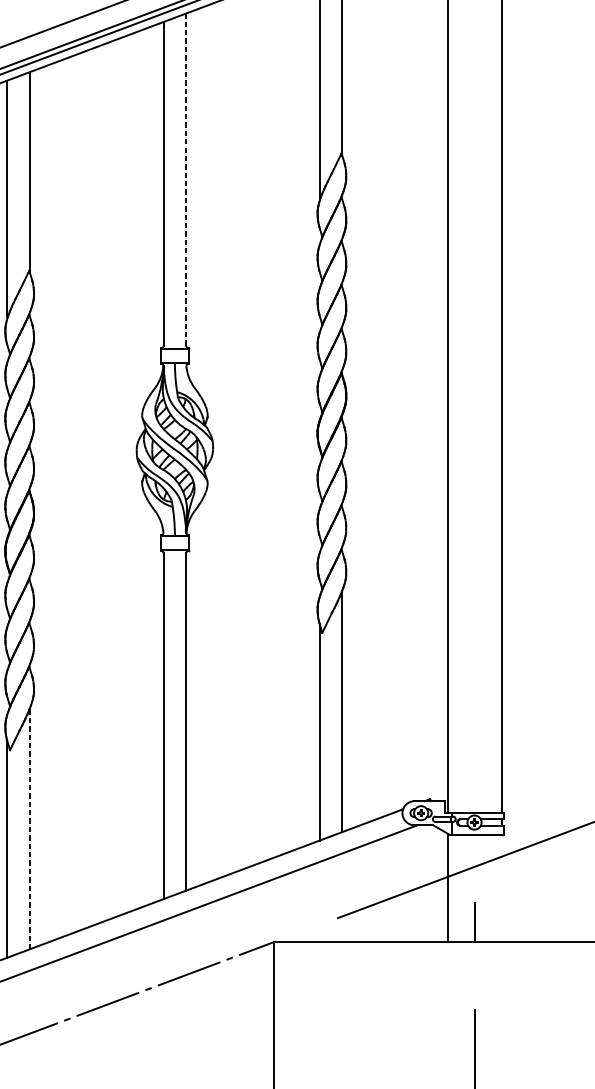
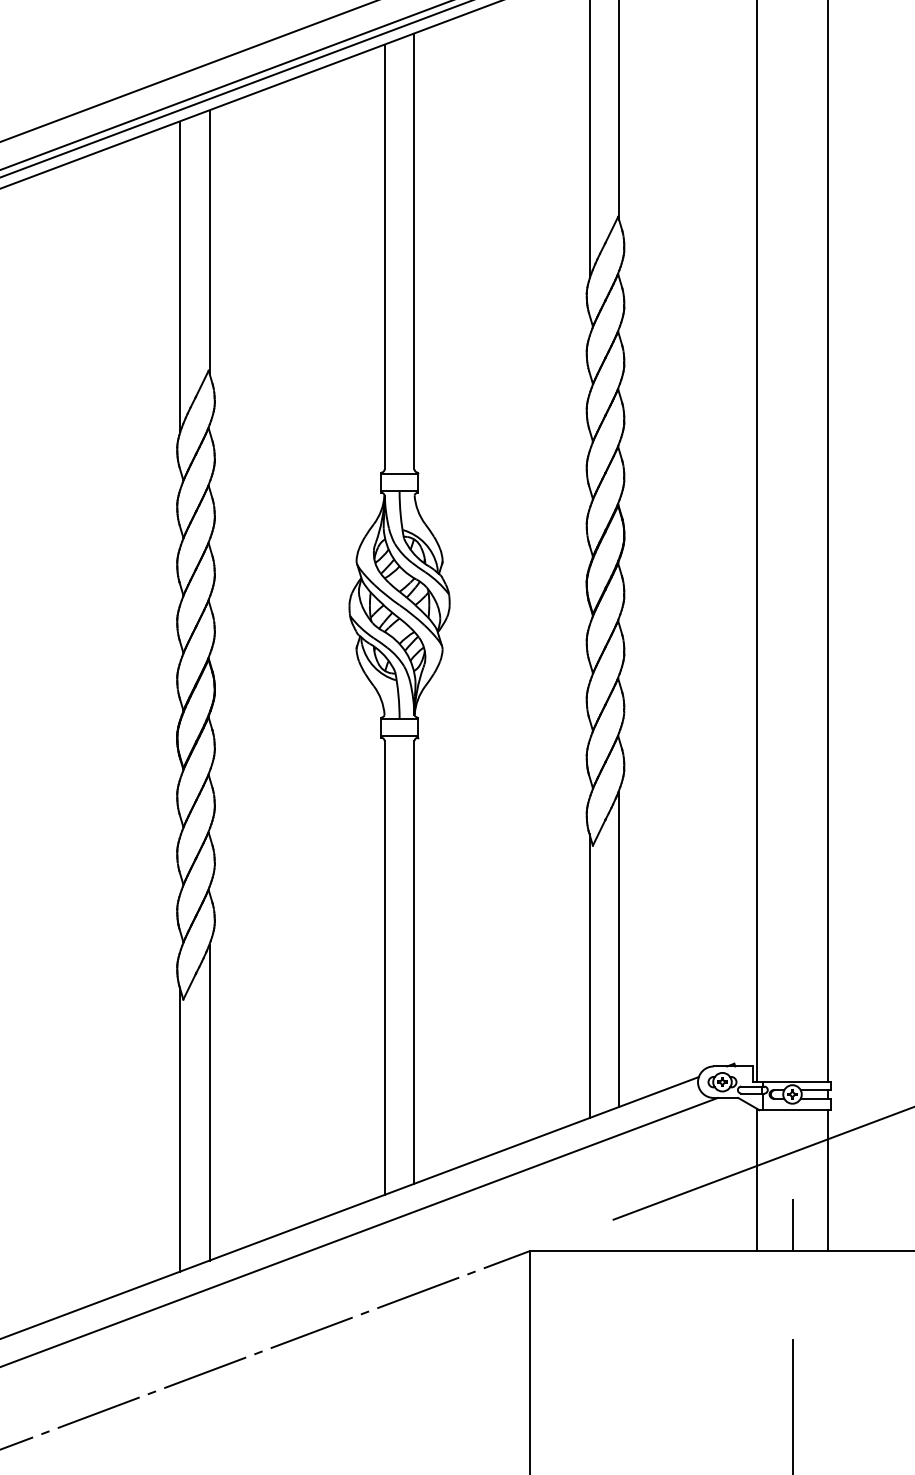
line: (186, 179) -> (414, 251), dashed -> solid
line: (29, 828) -> (209, 1102), dashed -> solid
line: (501, 888) -> (827, 1180), added

